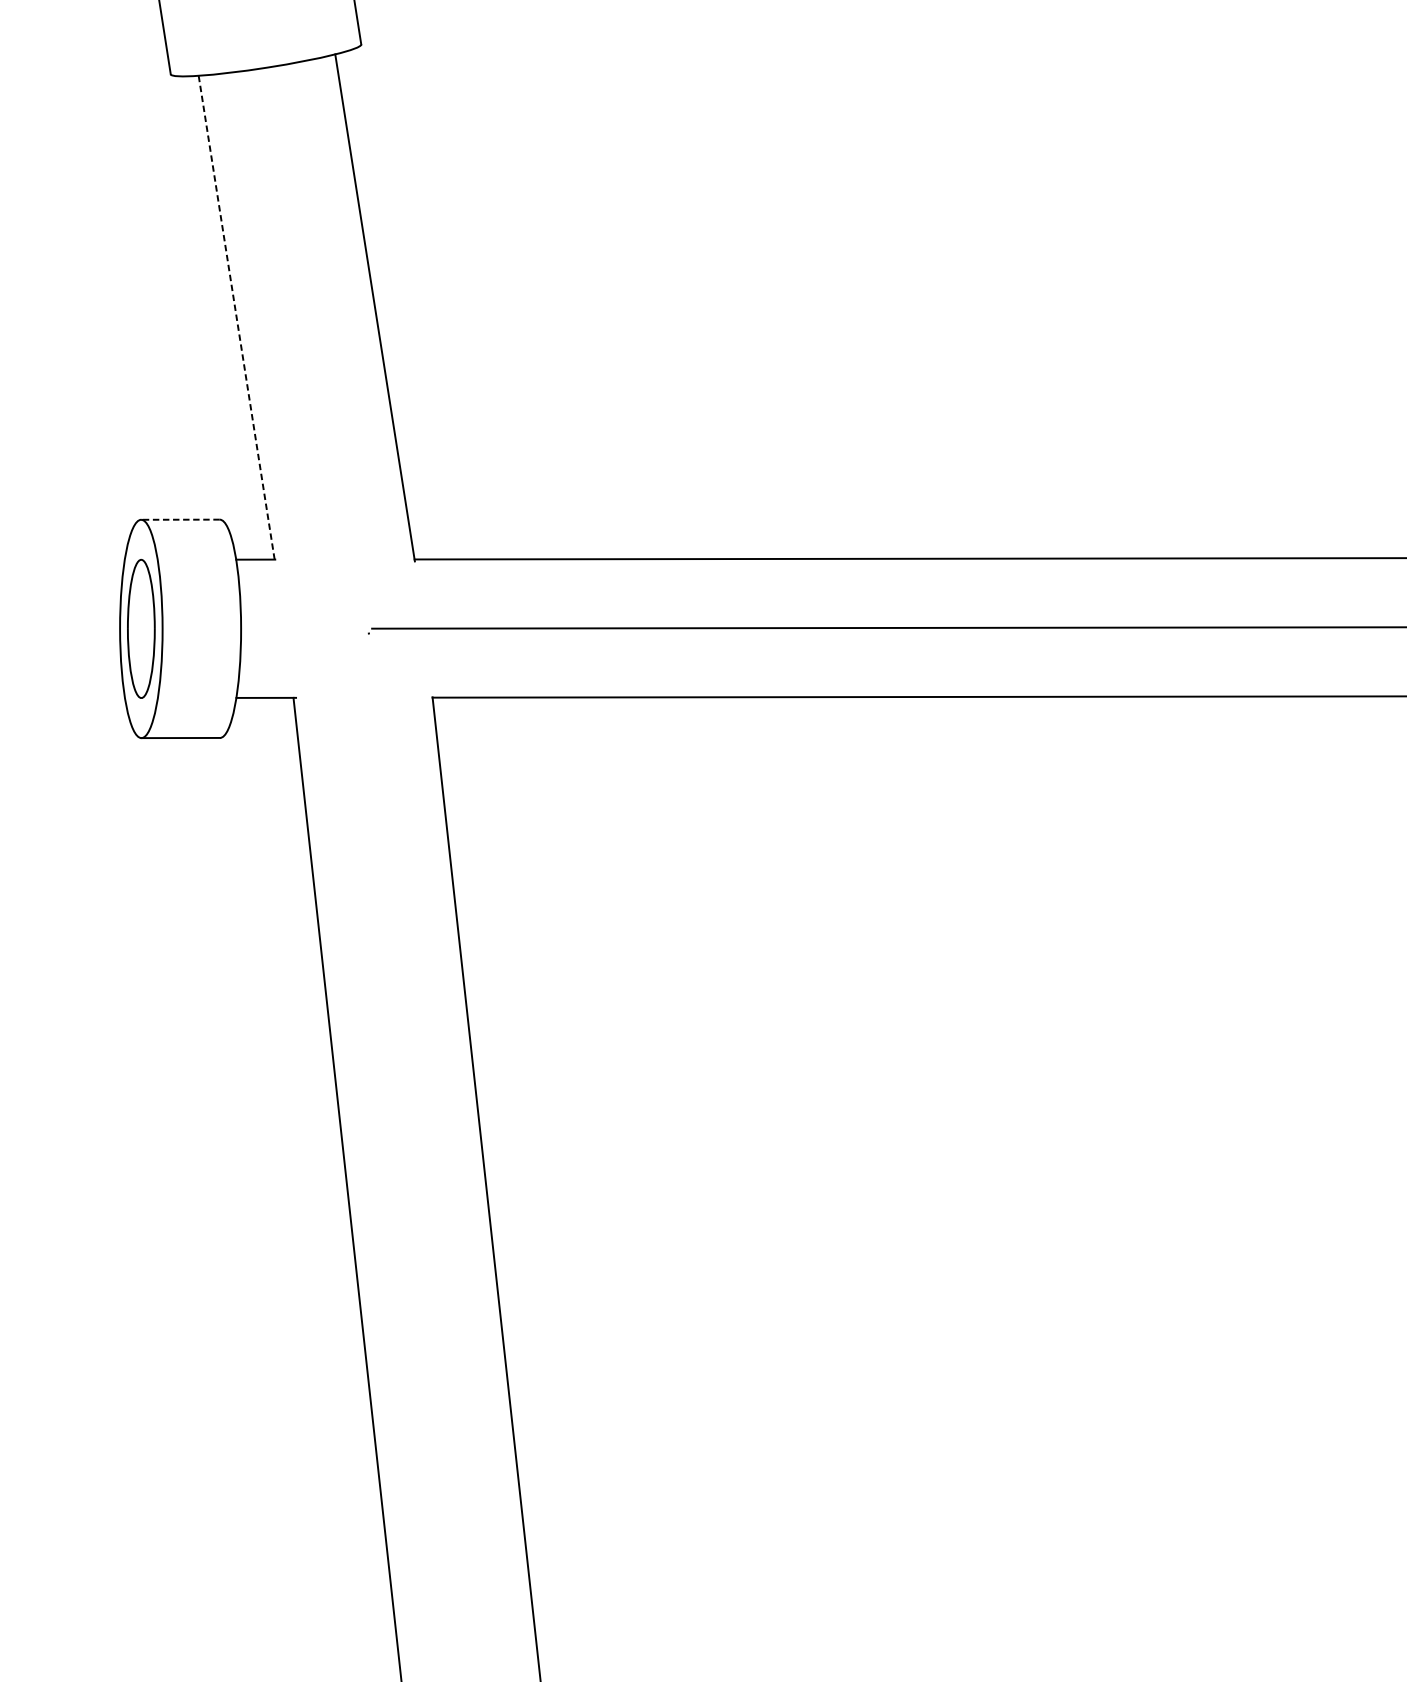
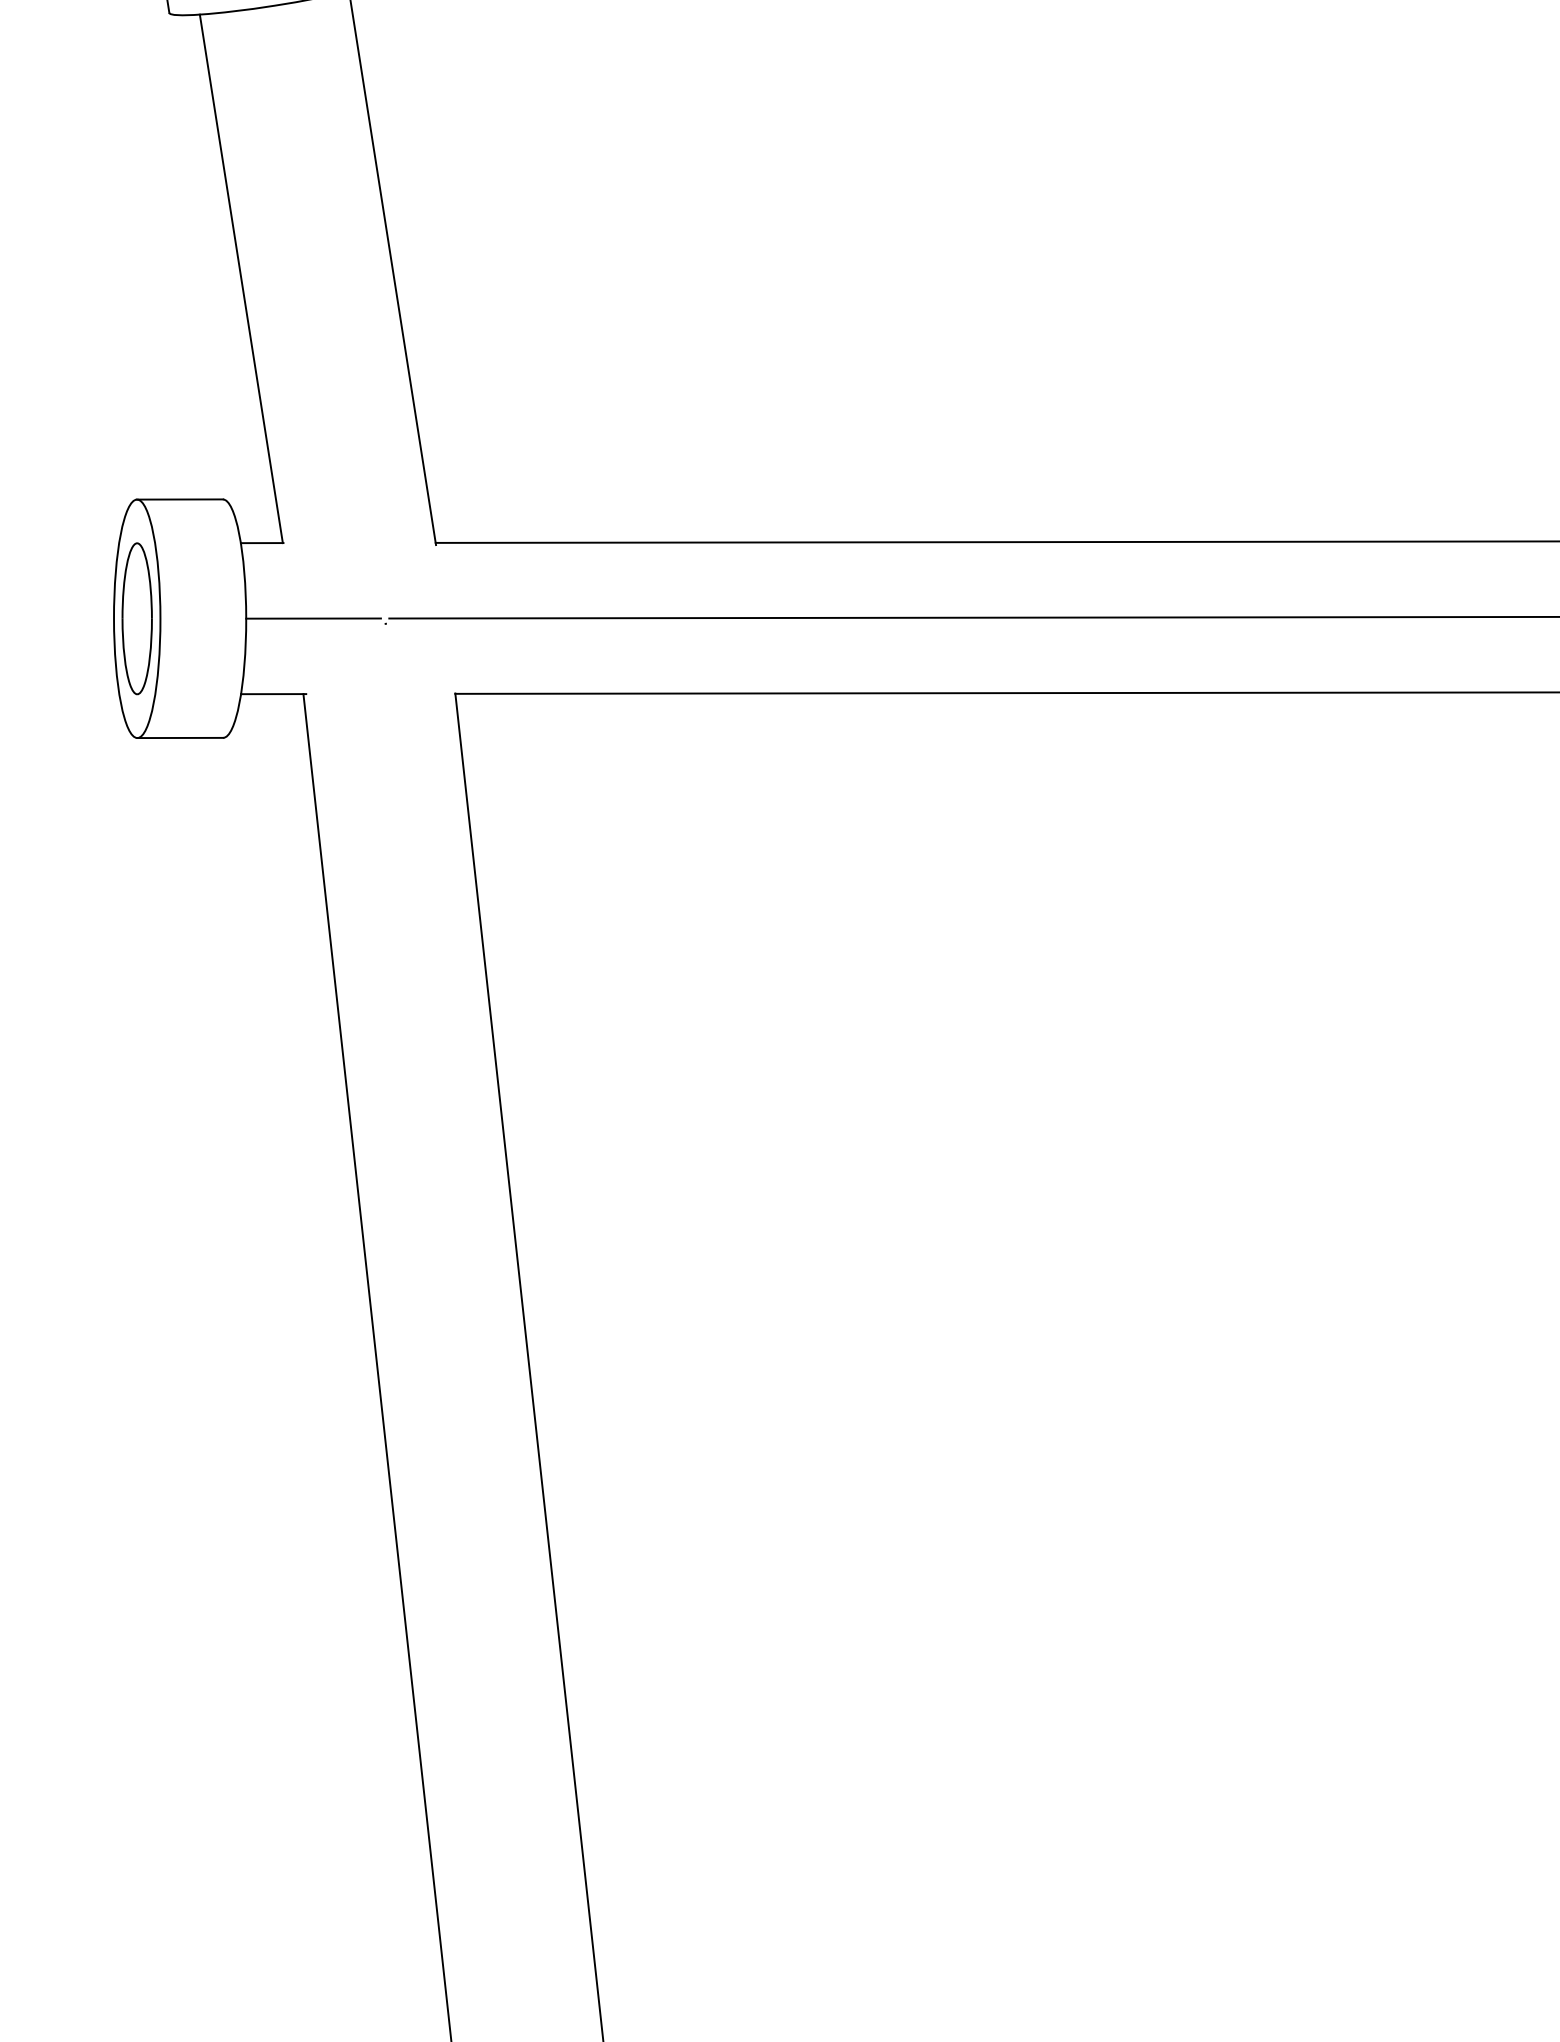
line: (236, 318) -> (241, 279), dashed -> solid
line: (180, 519) -> (179, 499), dashed -> solid
line: (302, 628) -> (313, 618), added

